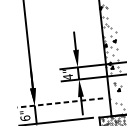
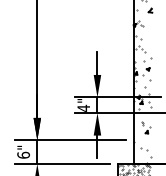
line: (59, 103) -> (69, 140), dashed -> solid

